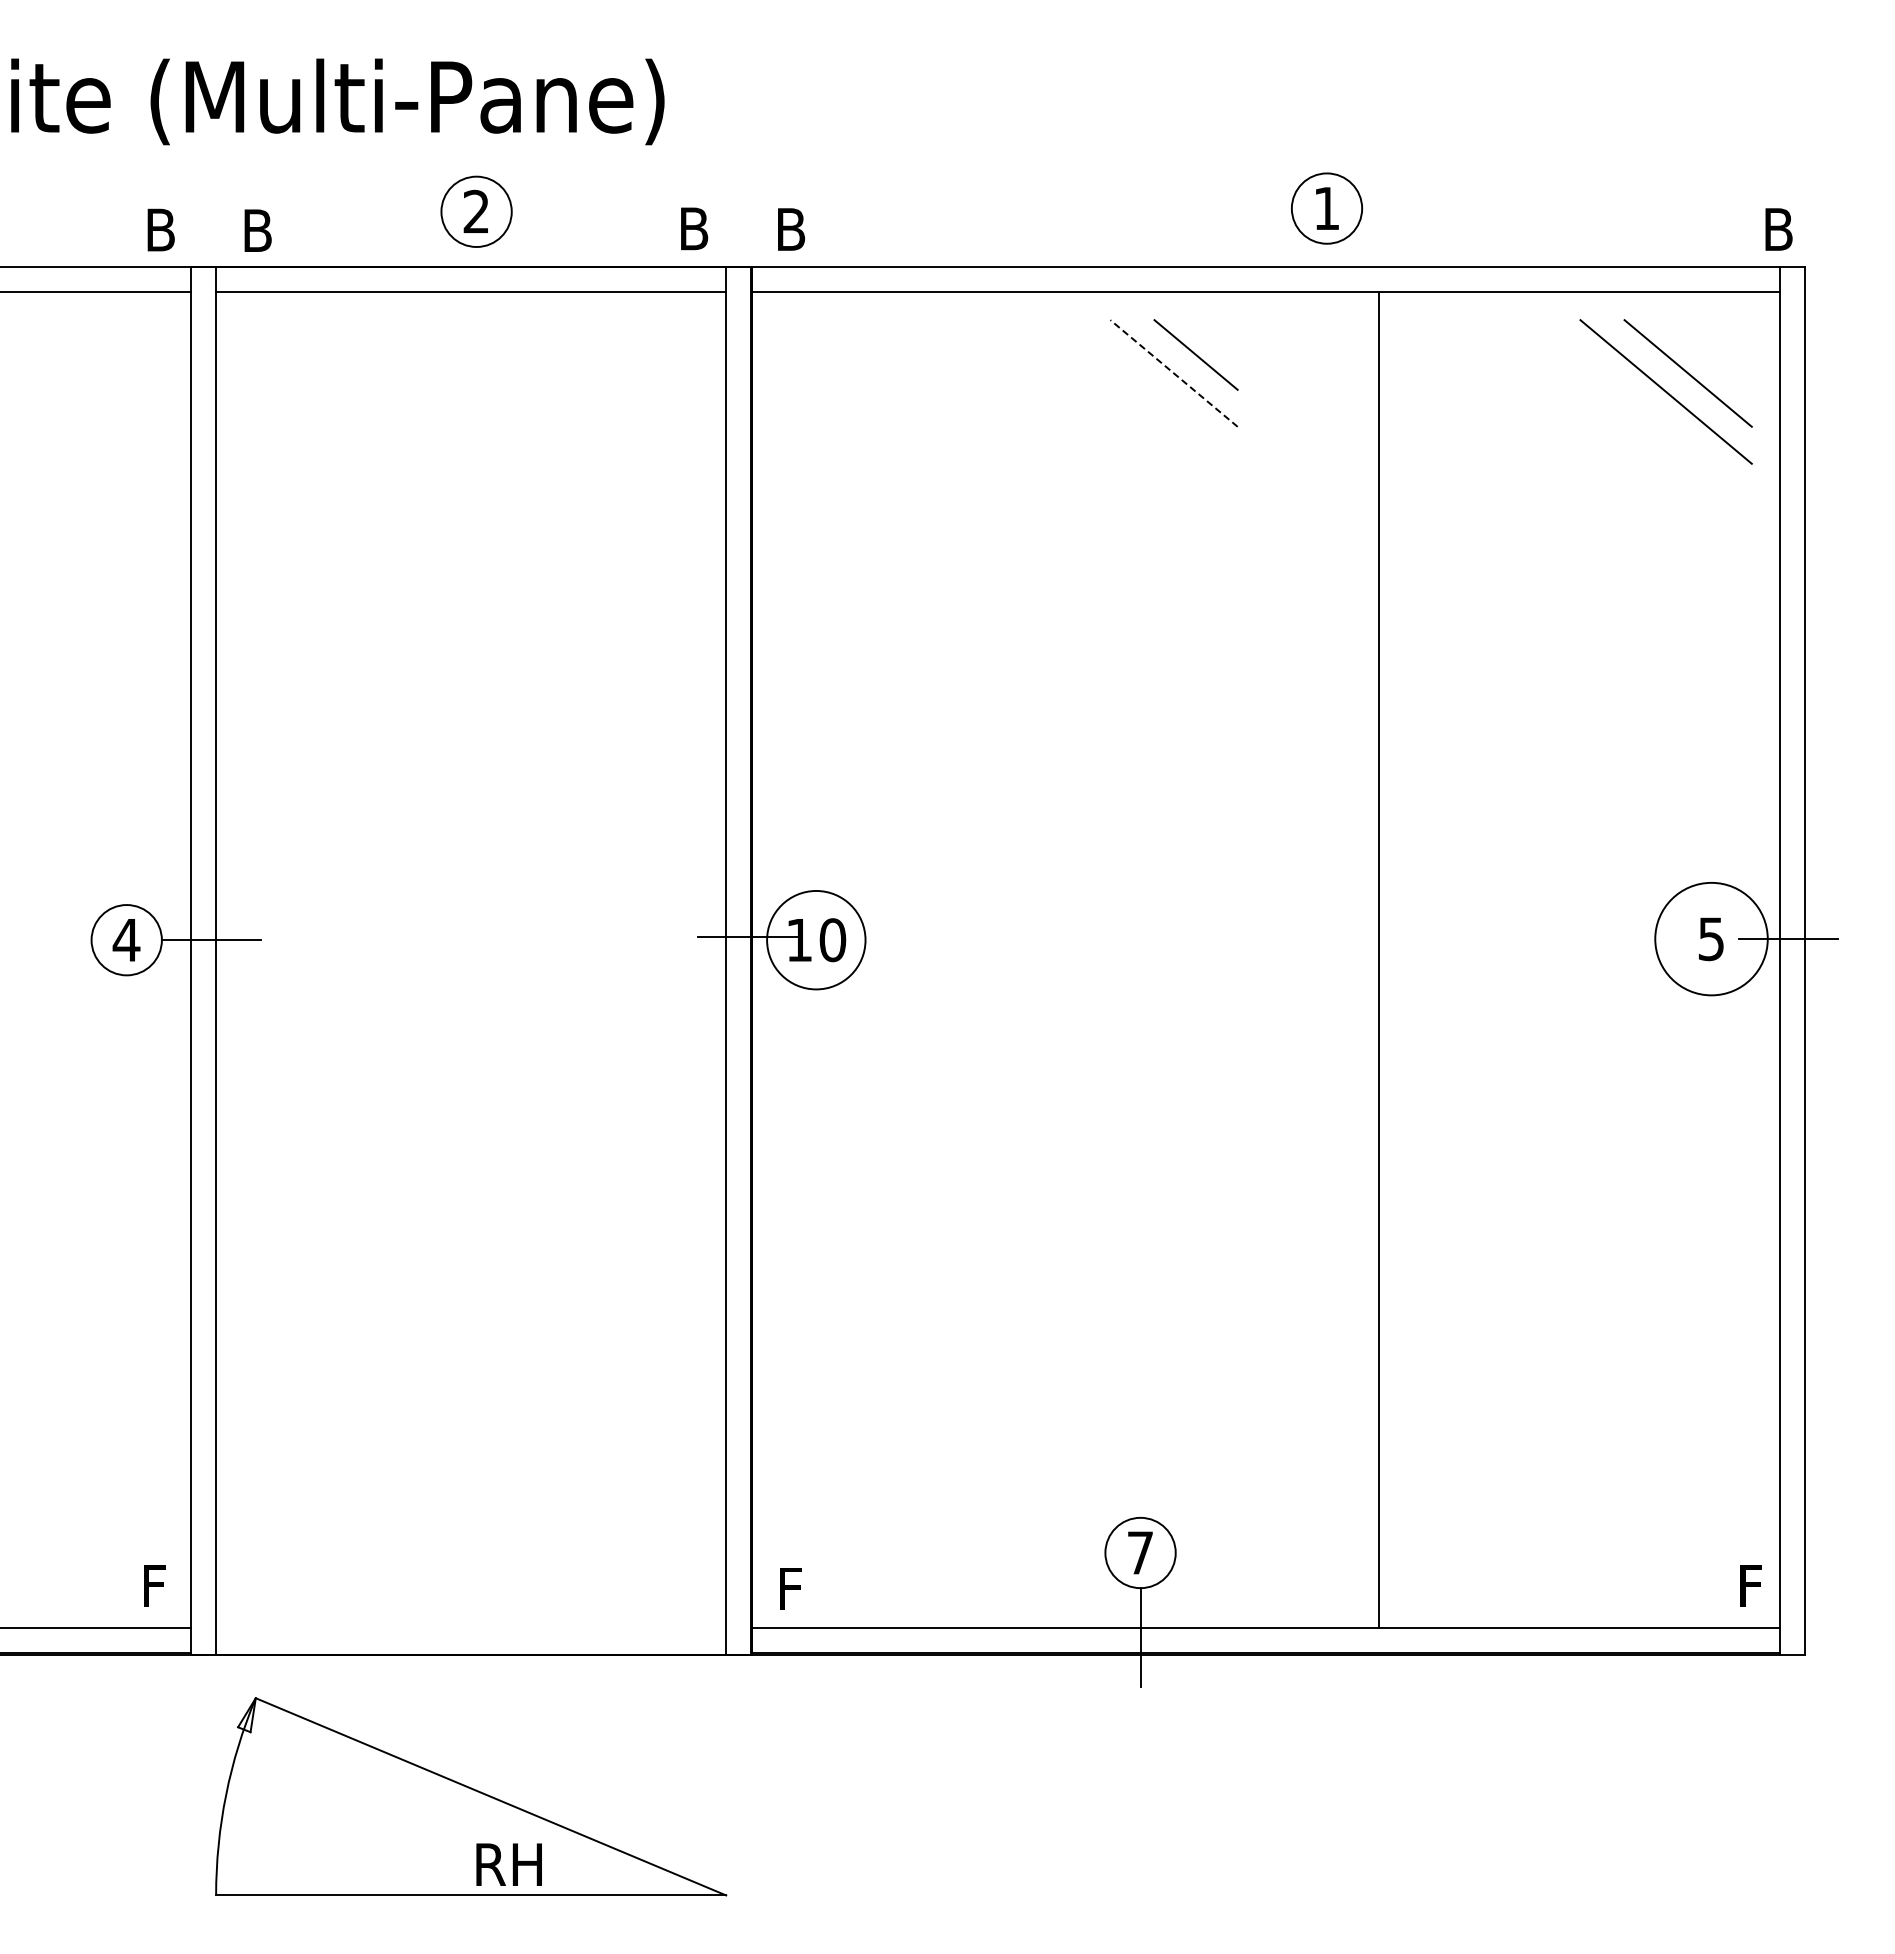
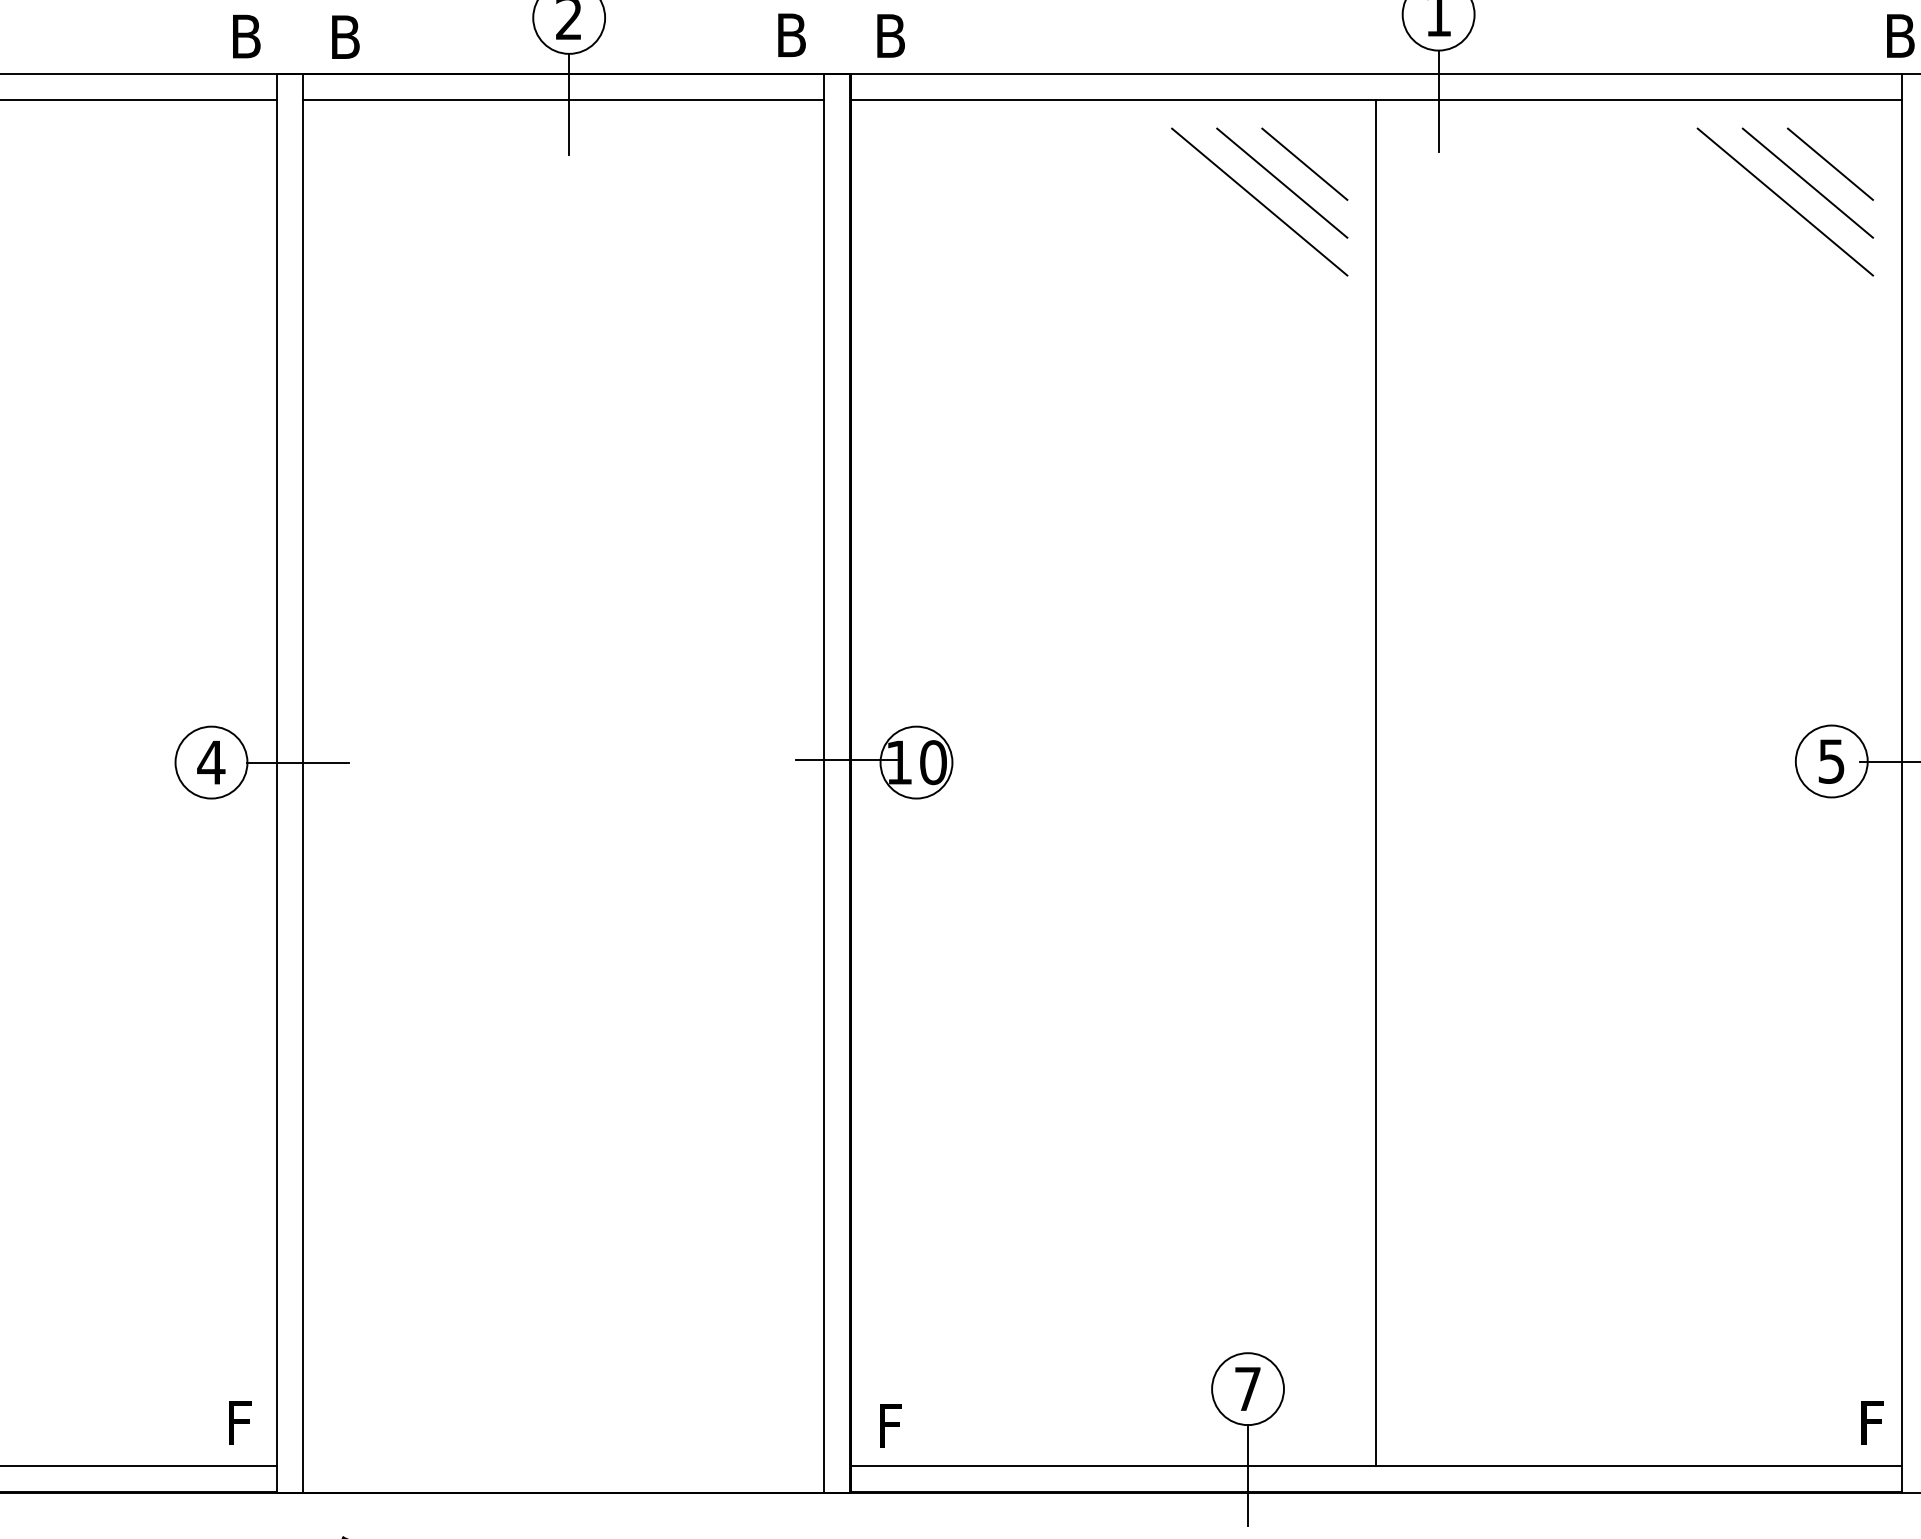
line: (1327, 292) -> (1439, 100), added
line: (476, 296) -> (569, 104), added
line: (1709, 354) -> (1829, 163), added
line: (1173, 373) -> (1281, 183), dashed -> solid
line: (1151, 391) -> (1259, 201), added
circle: (1711, 938) -> (1831, 760), size x0.62
circle: (816, 940) -> (916, 762), size x0.71
line: (1379, 959) -> (1376, 782), moved

